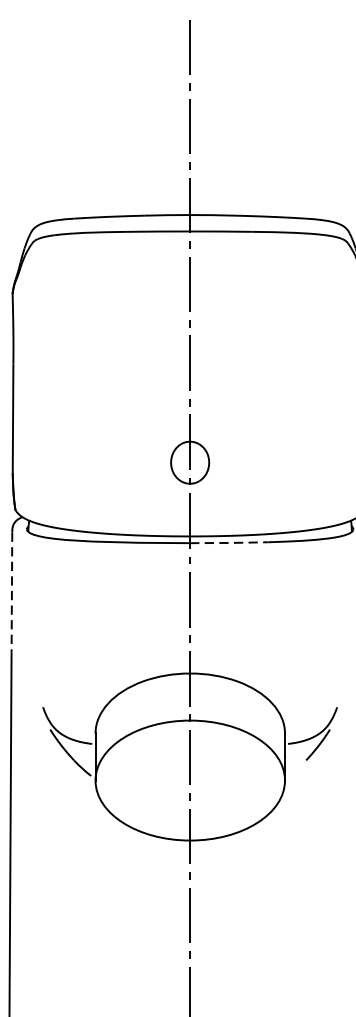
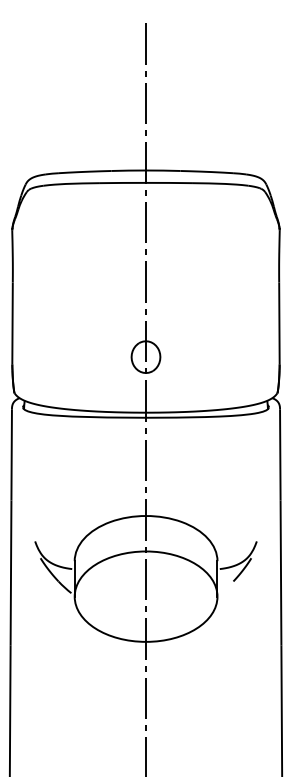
line: (230, 542) -> (176, 417), dashed -> solid
line: (11, 593) -> (11, 455), dashed -> solid

